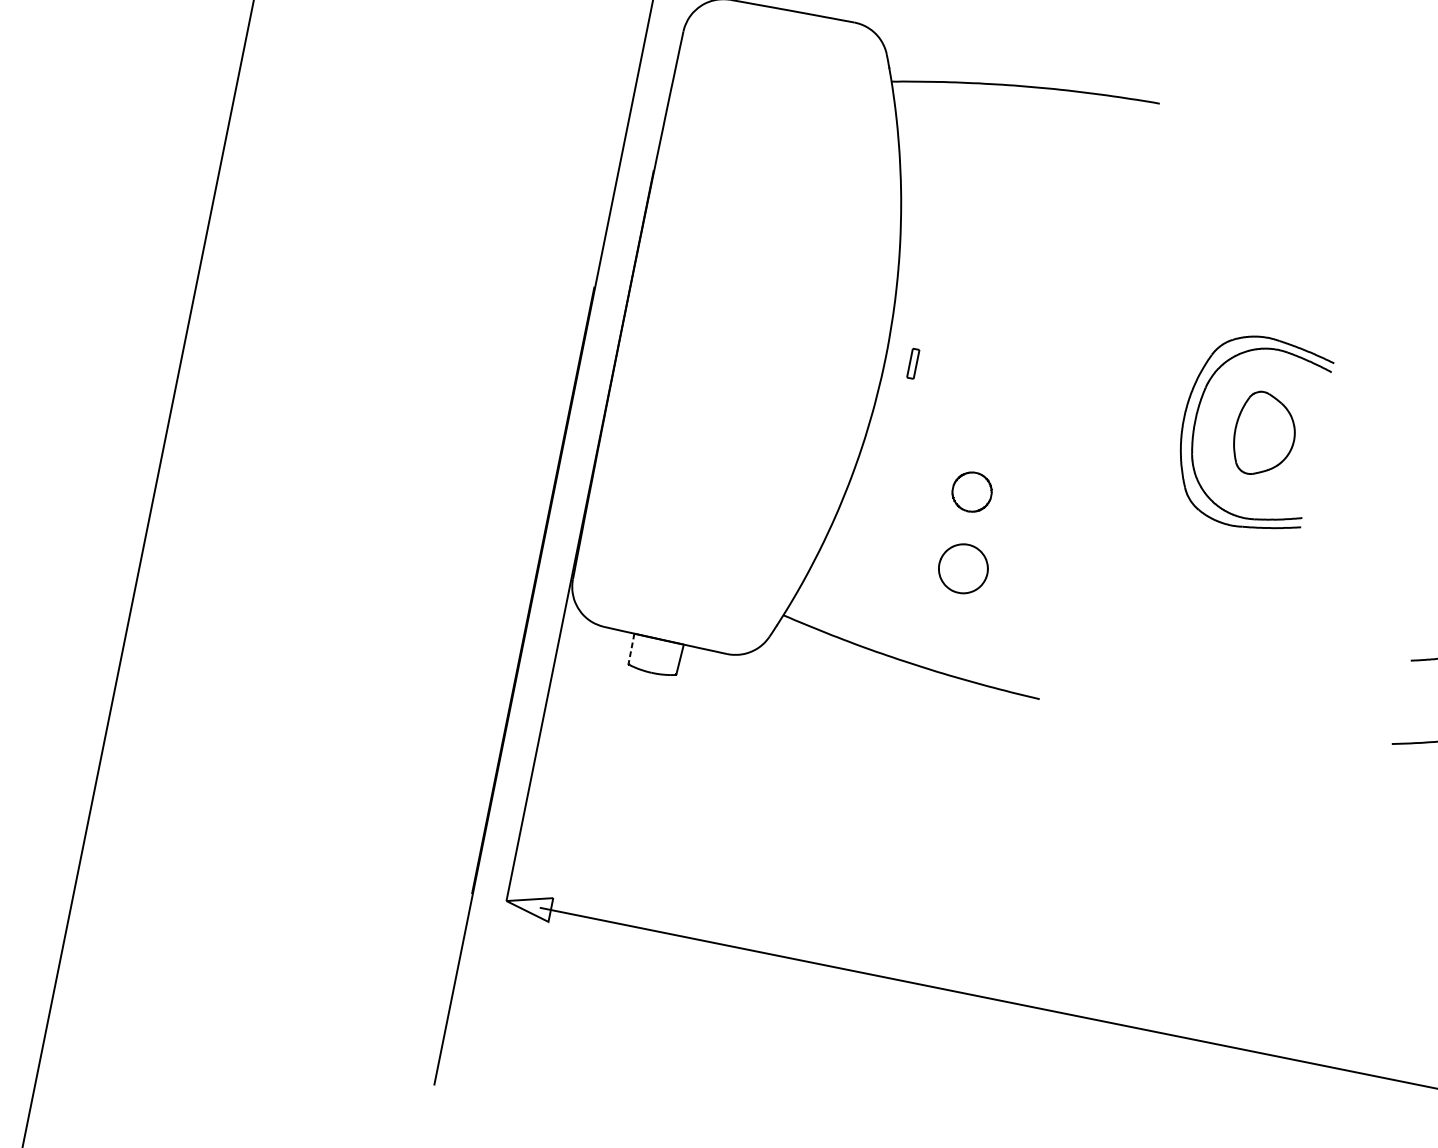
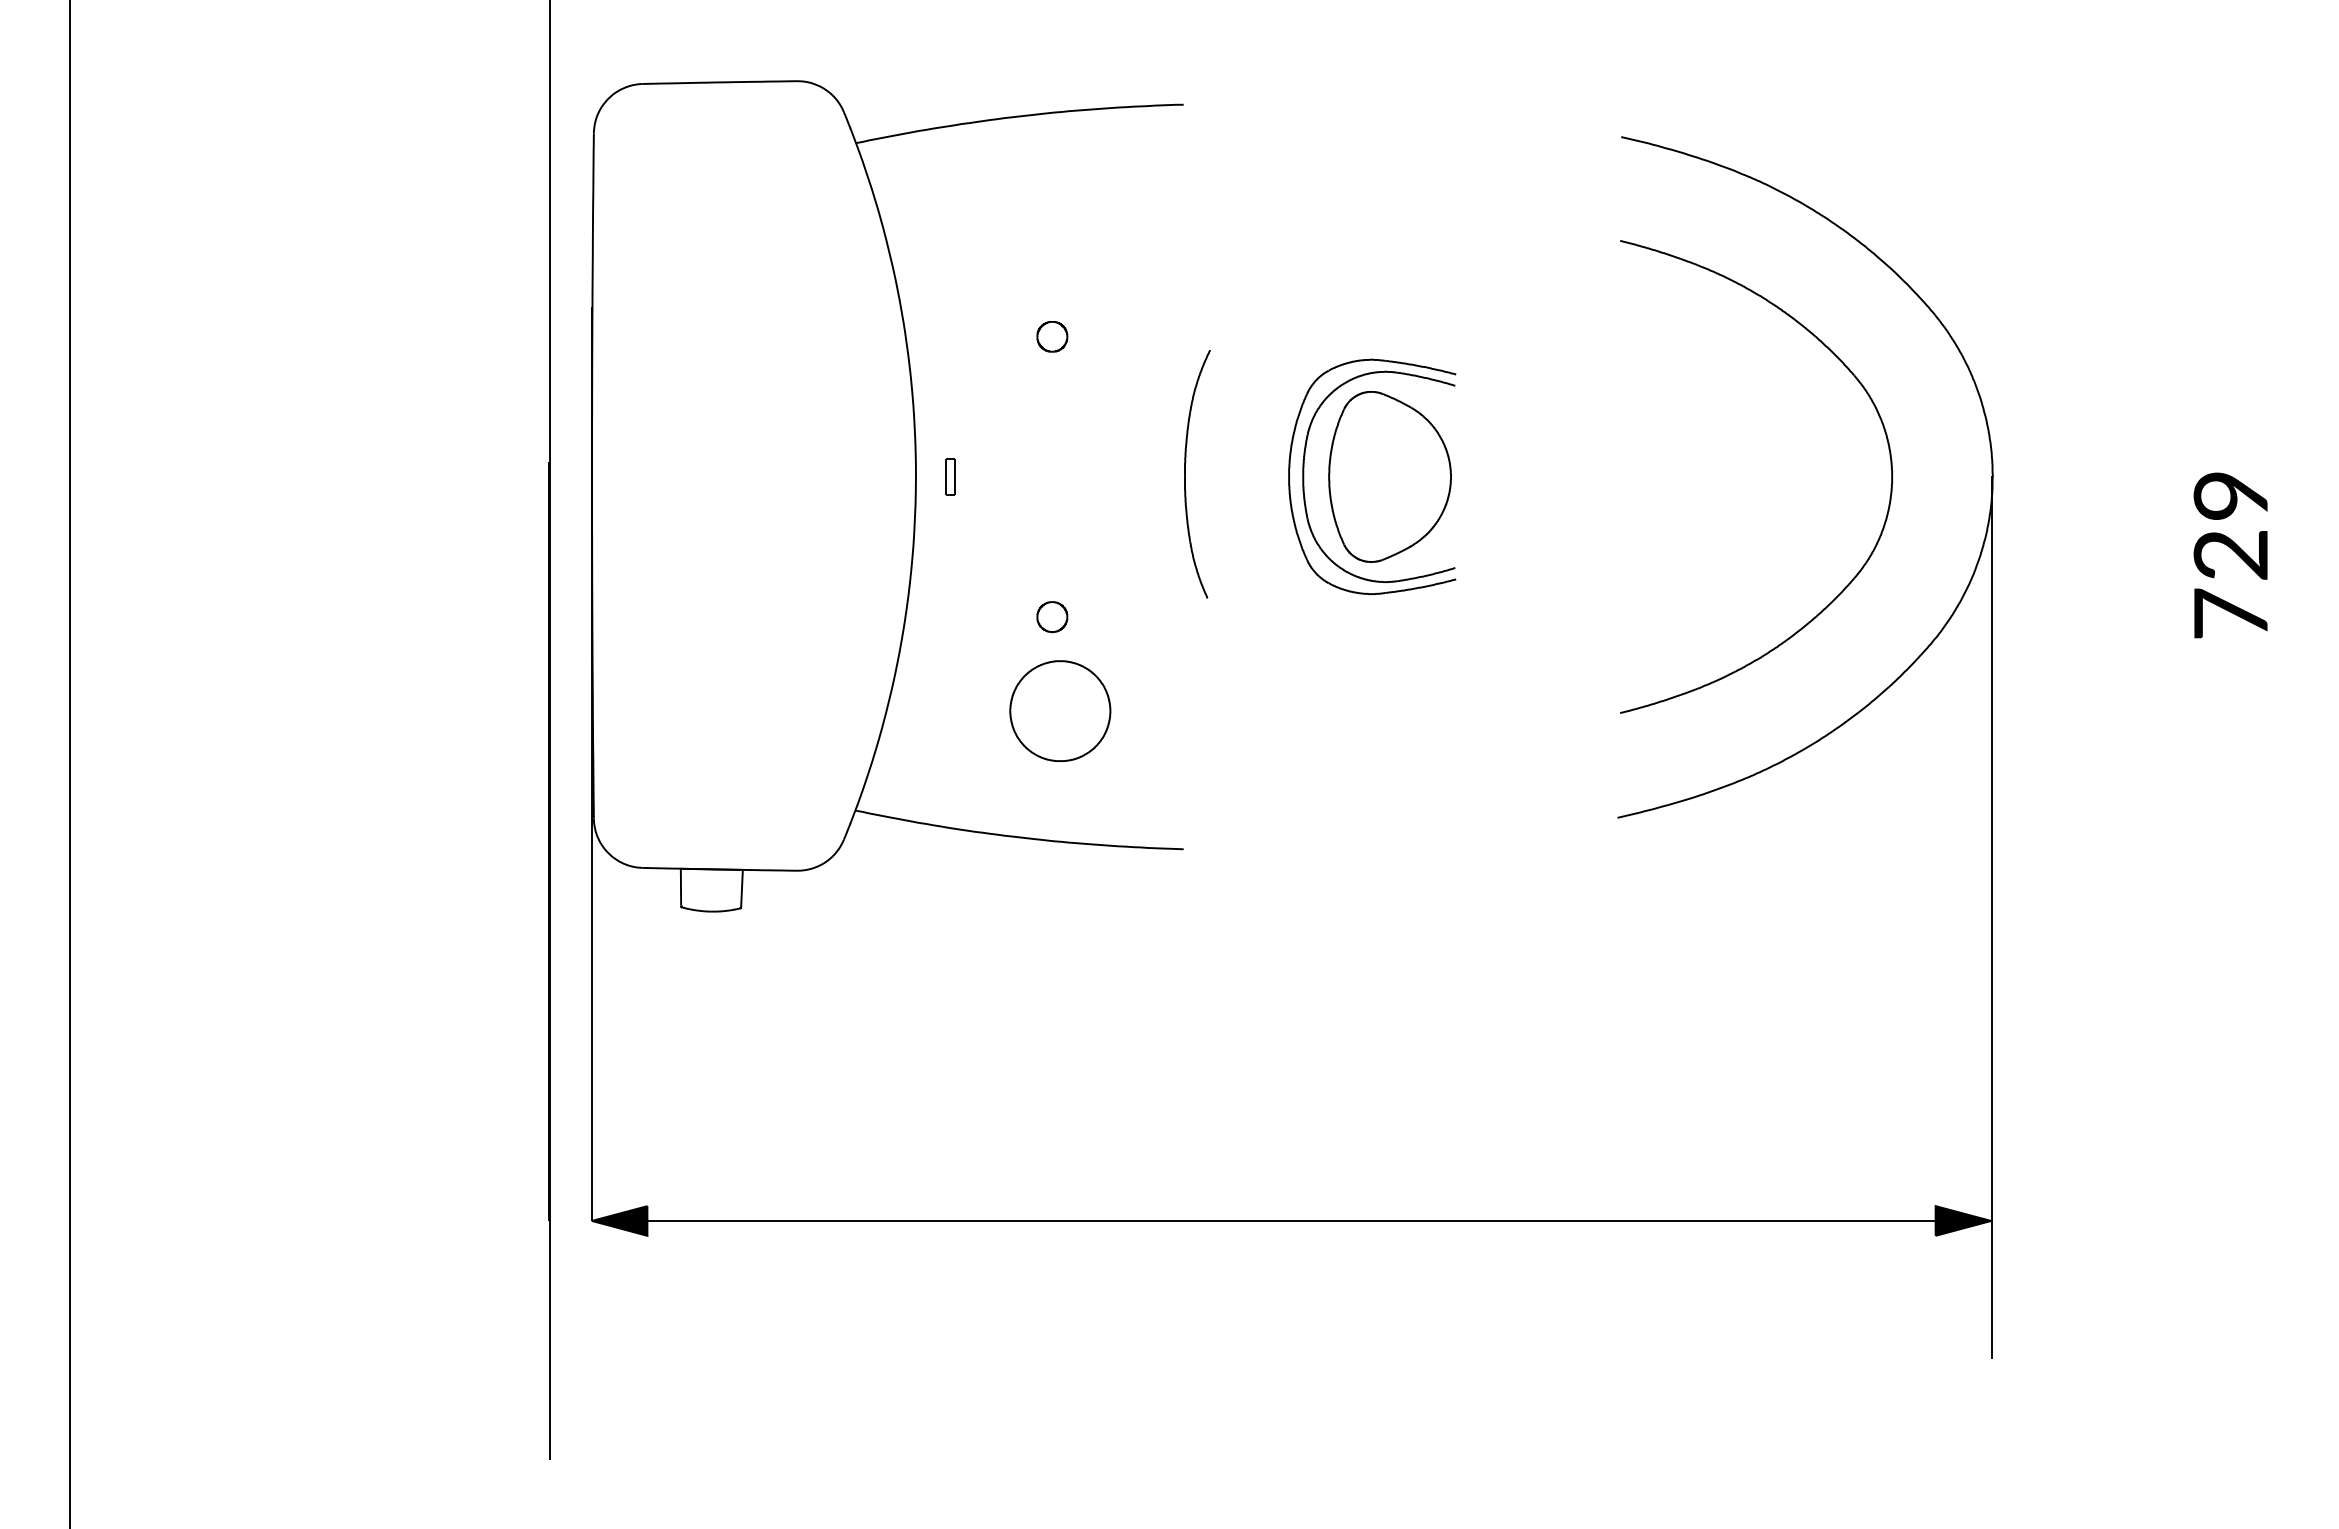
part: (1017, 267) -> (1052, 336), added
part: (1101, 399) -> (1185, 474), added
part: (1264, 434) -> (1389, 476), size x1.67
part: (972, 492) -> (1052, 617), size x0.62
part: (963, 568) -> (1060, 710), size x1.67
line: (631, 648) -> (680, 887), dashed -> solid
fill: (528, 905) -> (619, 1220), added

